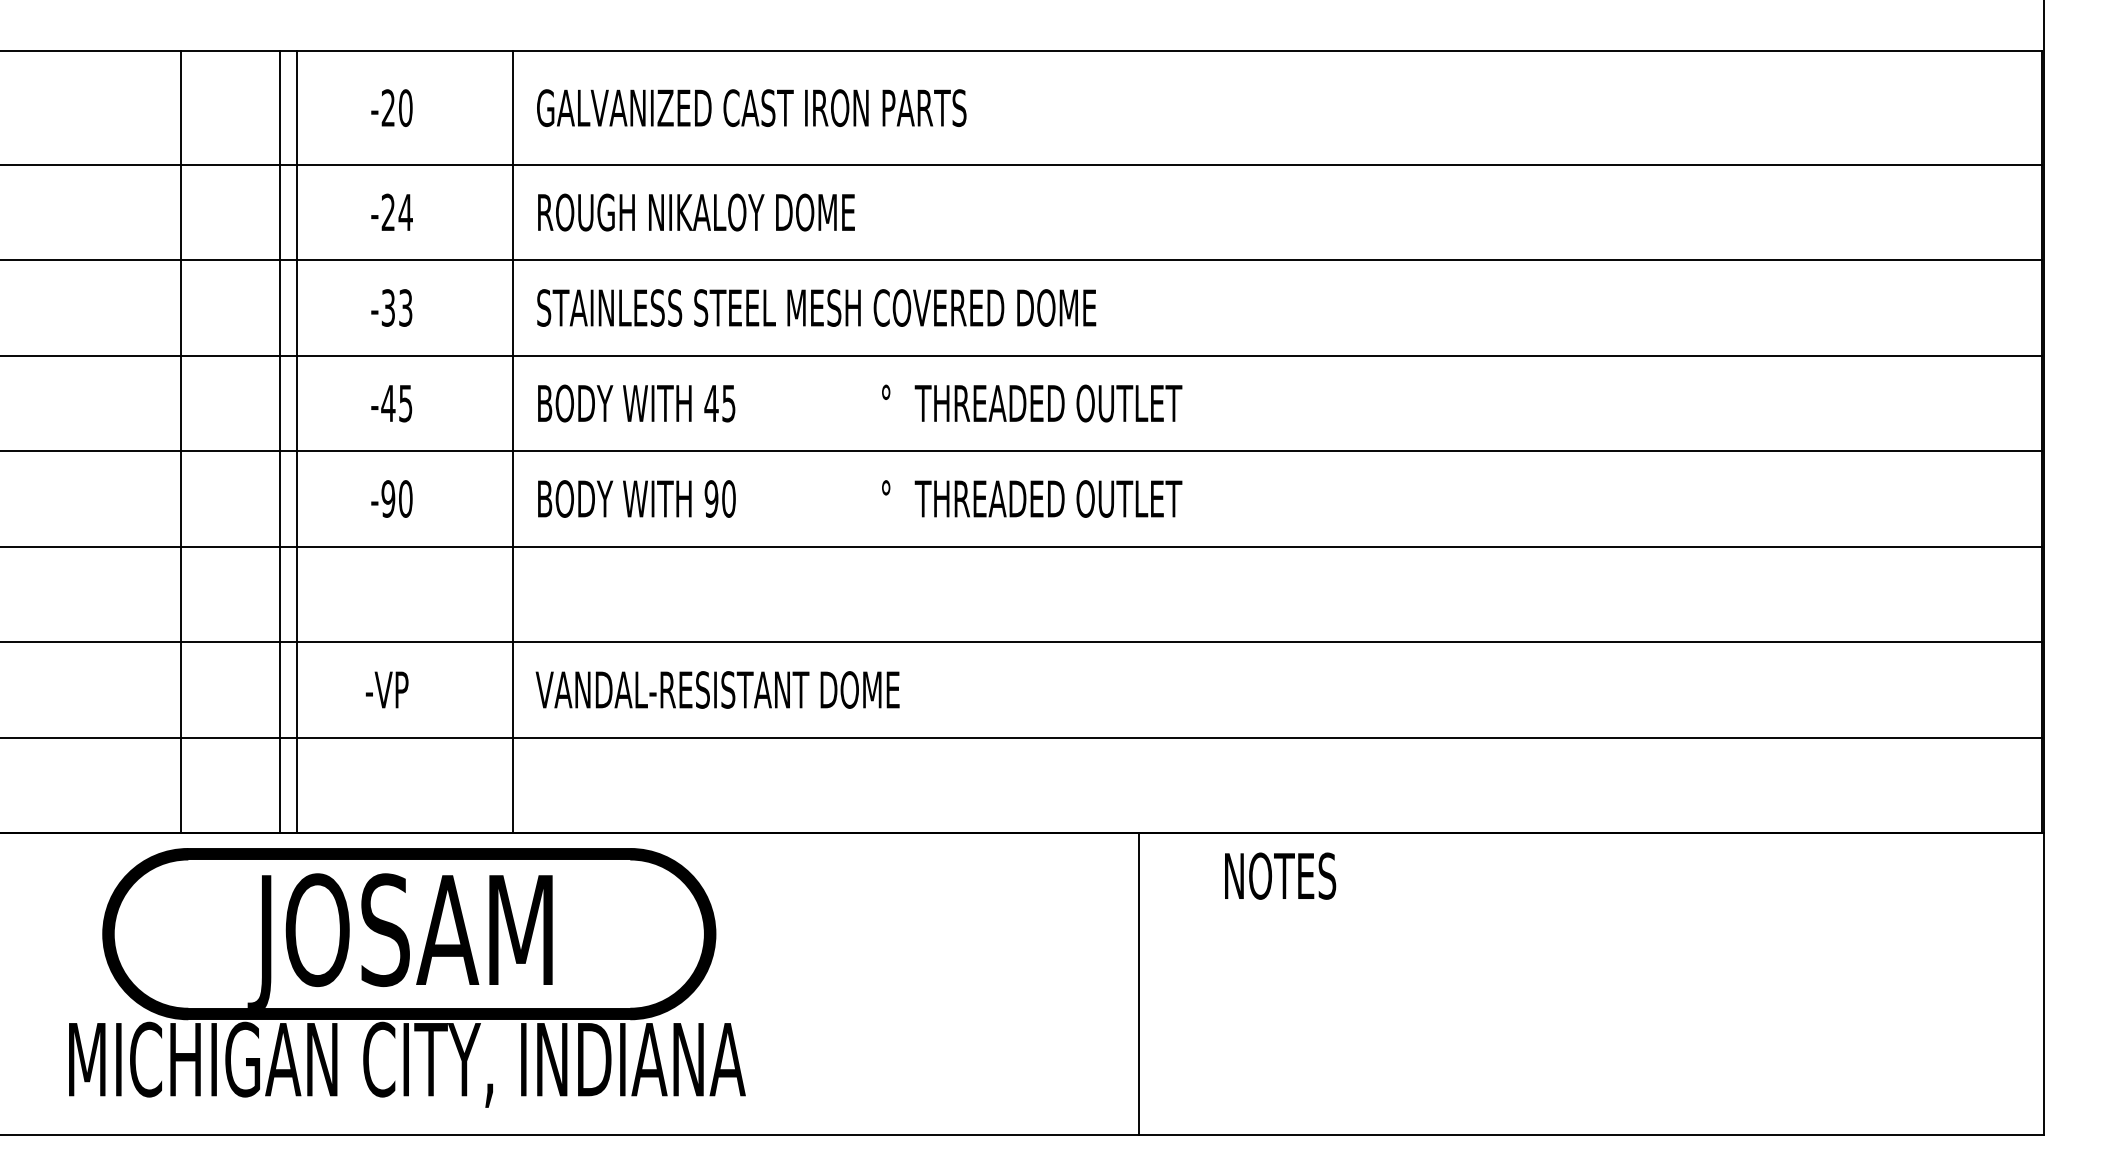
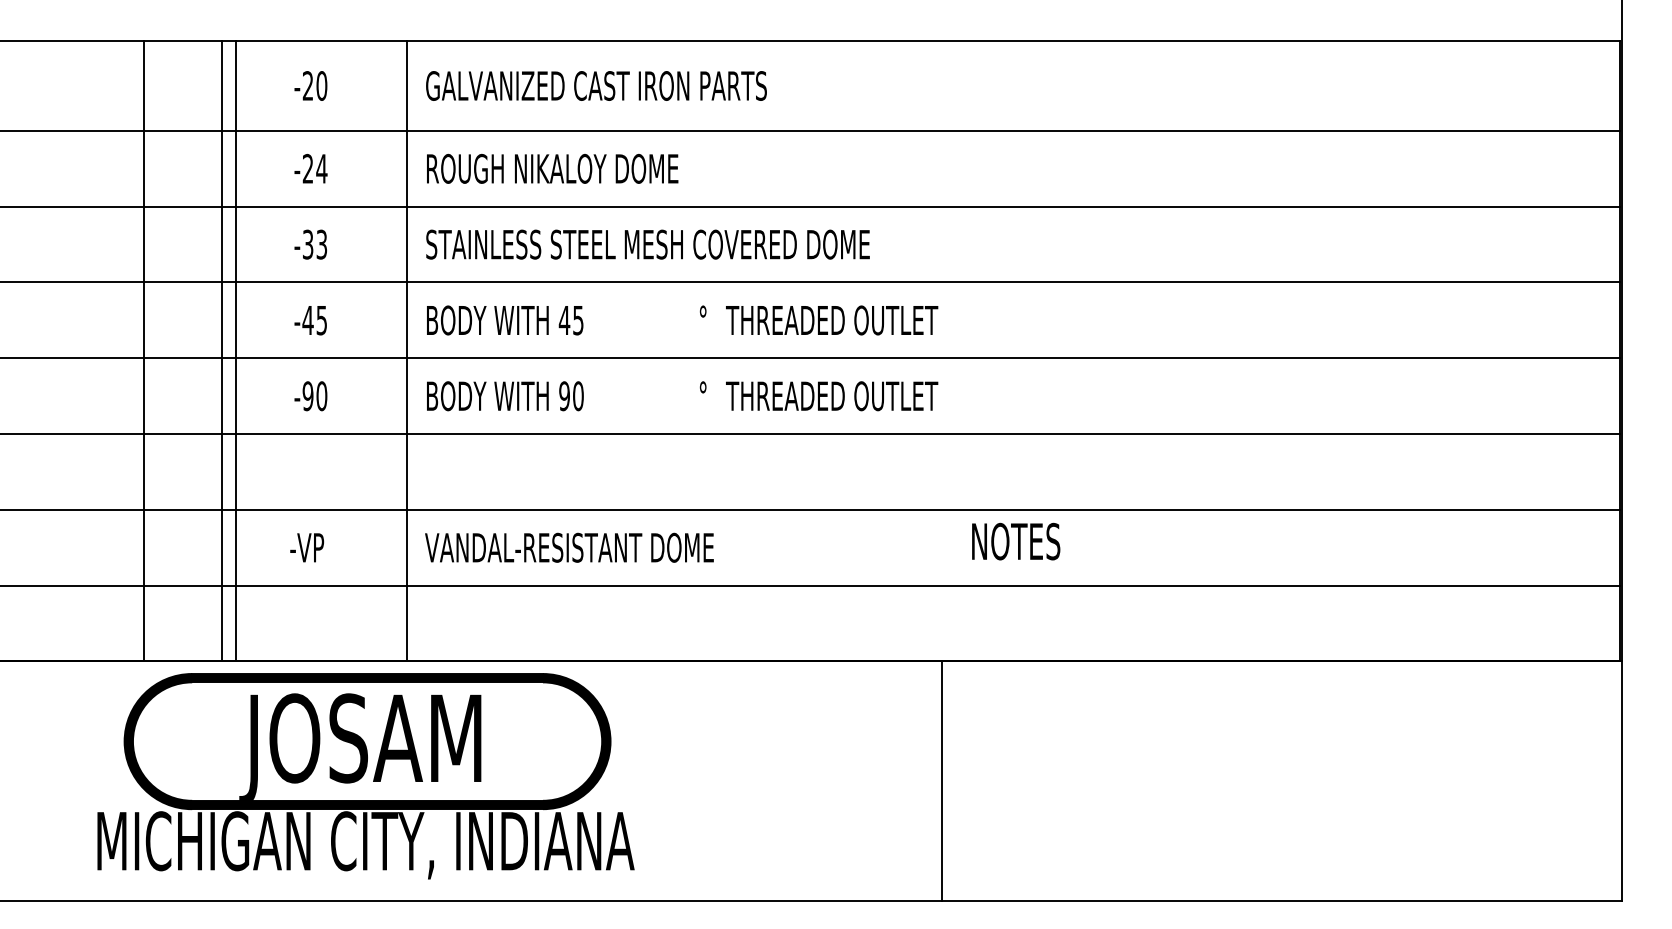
text: (1280, 875) -> (1016, 541), moved
part: (407, 977) -> (366, 776), moved
line: (1138, 983) -> (941, 780), moved

